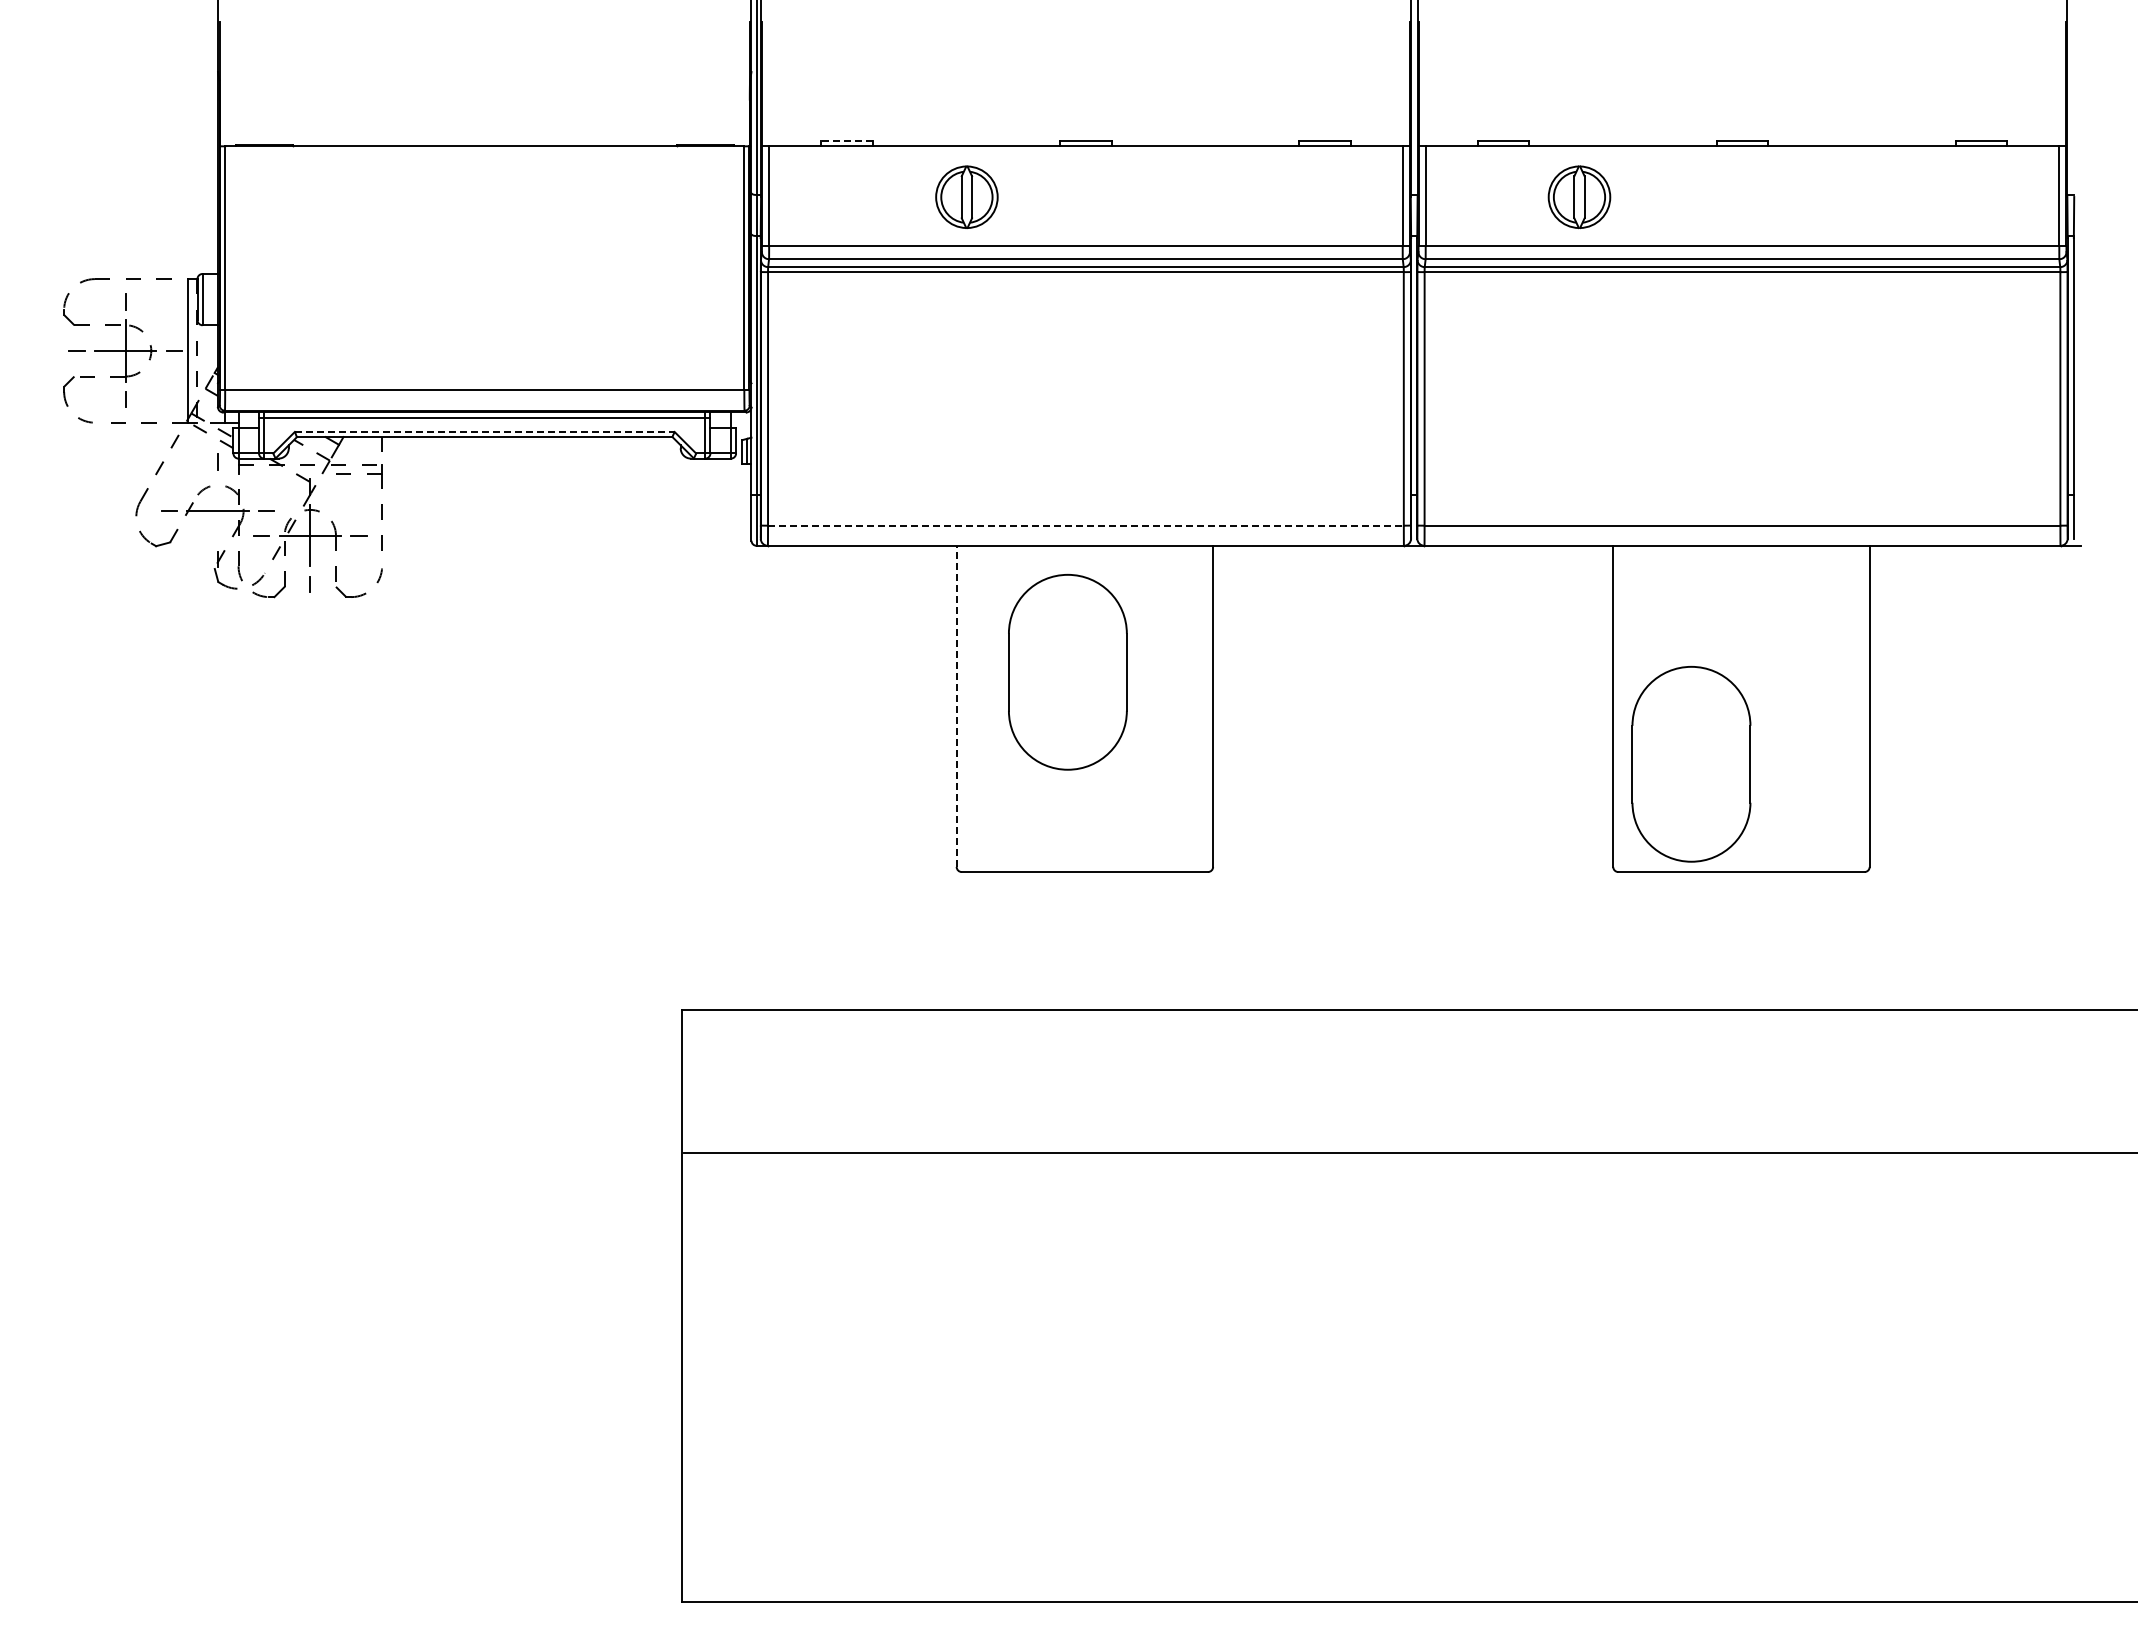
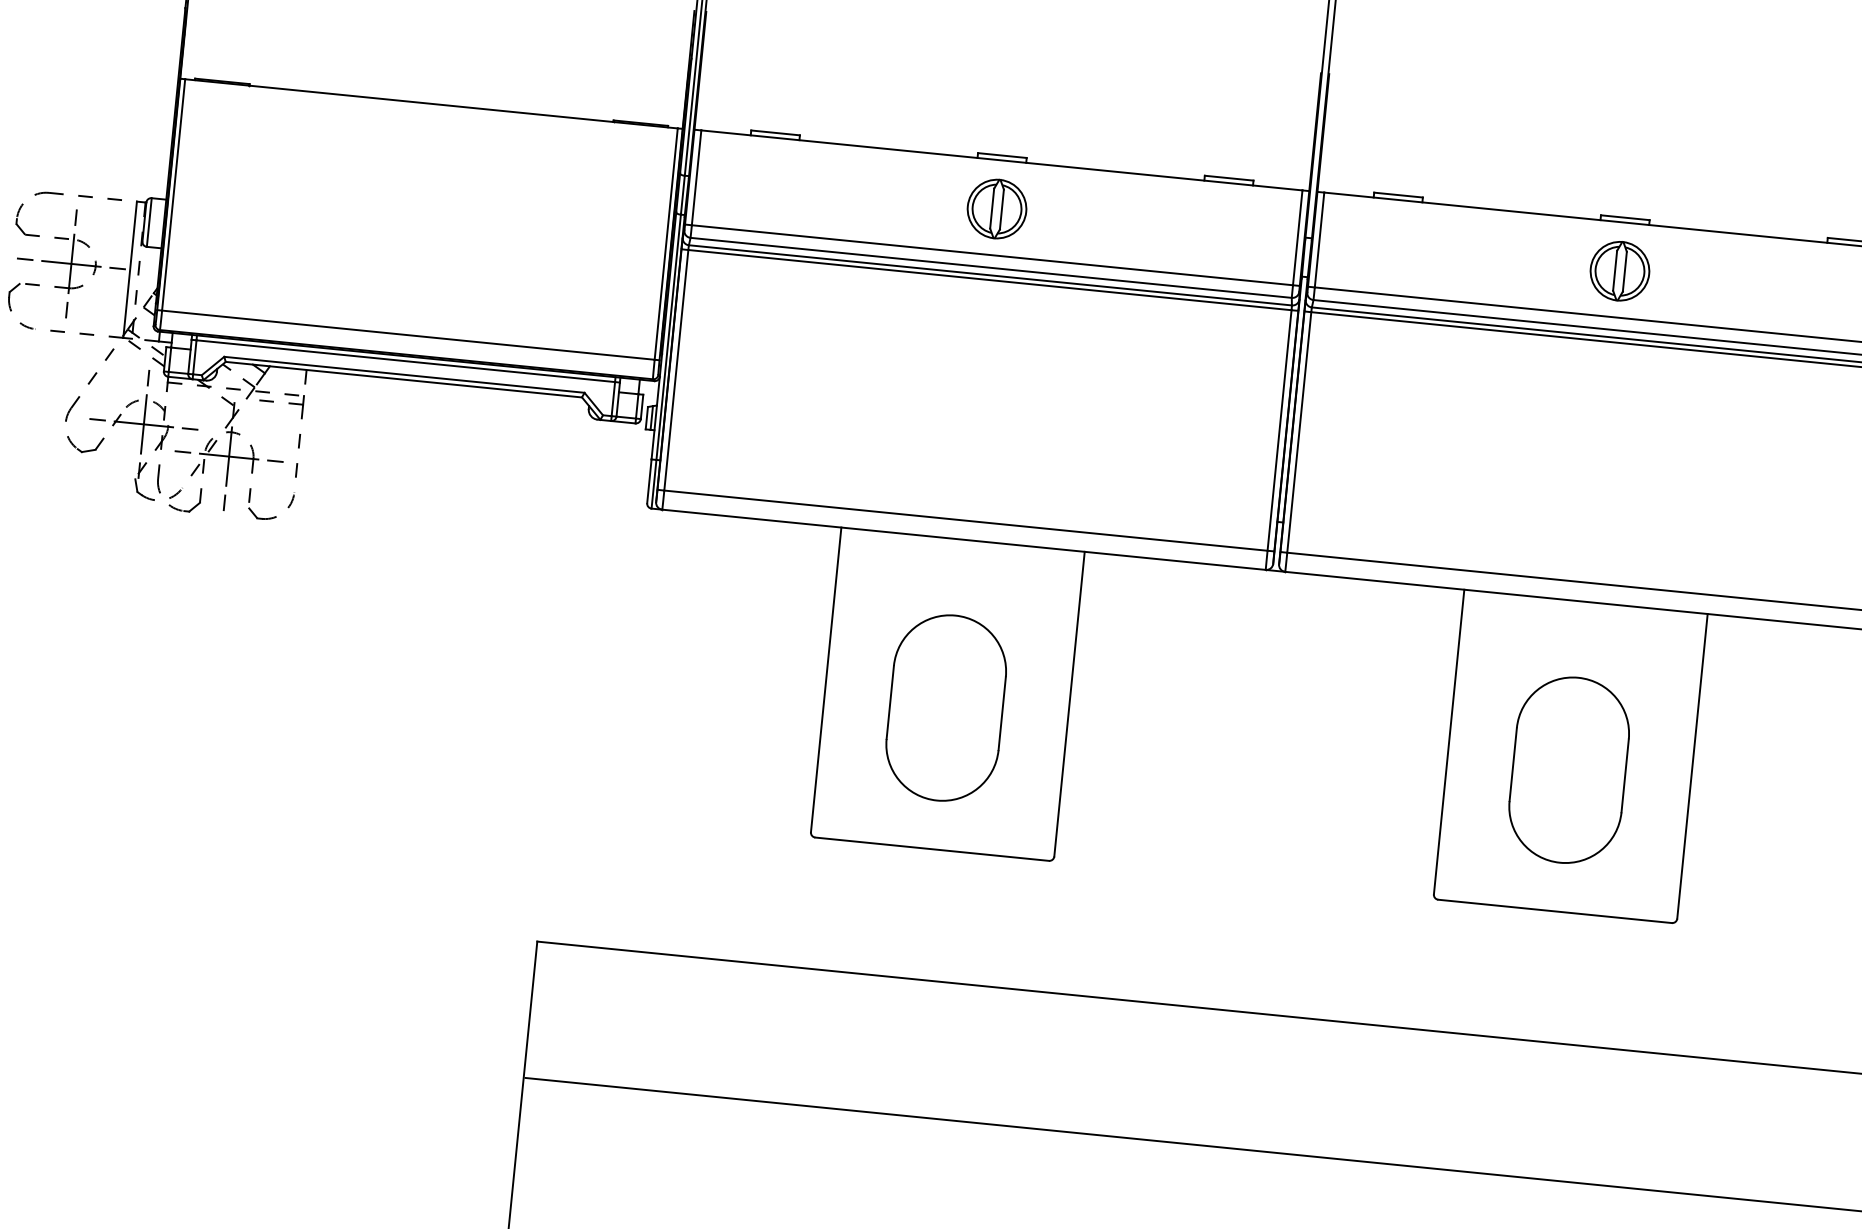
line: (846, 140) -> (775, 132), dashed -> solid
part: (966, 196) -> (996, 208), moved
part: (1579, 197) -> (1619, 271), moved
line: (484, 431) -> (404, 374), dashed -> solid
line: (218, 510) -> (144, 424), added
line: (1085, 525) -> (965, 520), dashed -> solid
part: (1067, 672) -> (945, 708), moved
line: (956, 706) -> (826, 679), dashed -> solid
part: (1691, 764) -> (1569, 770), moved

